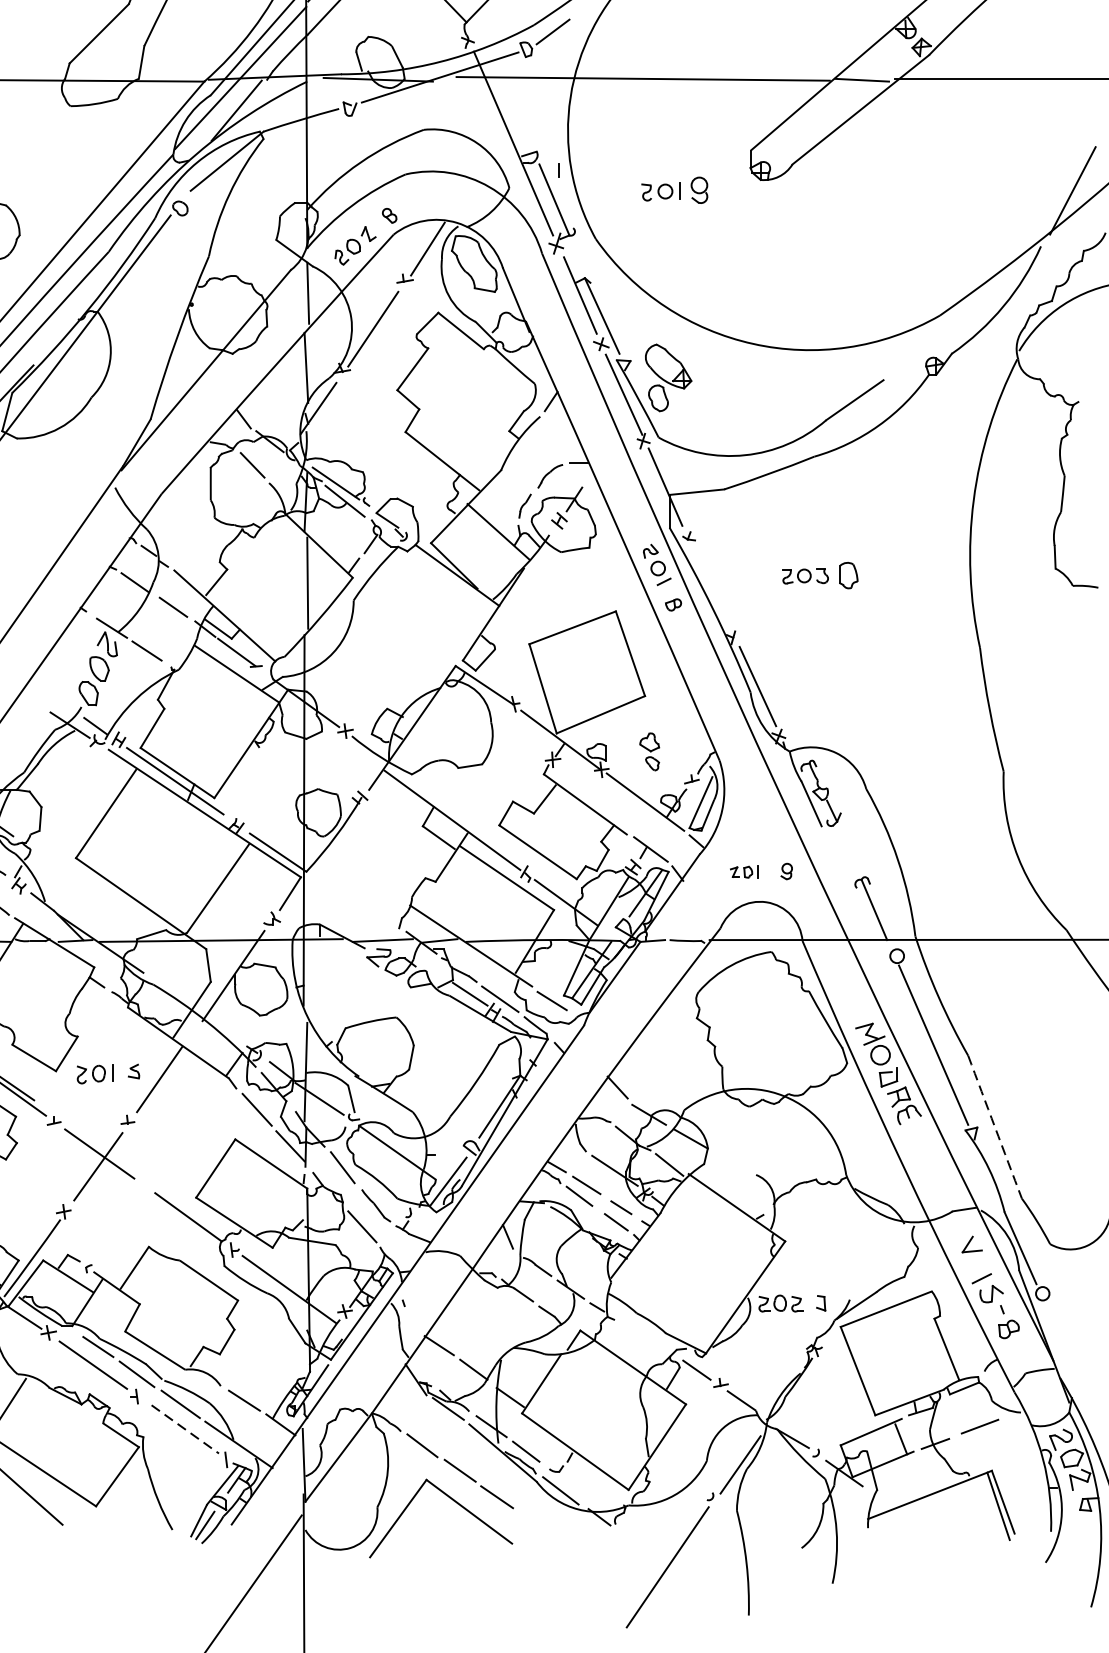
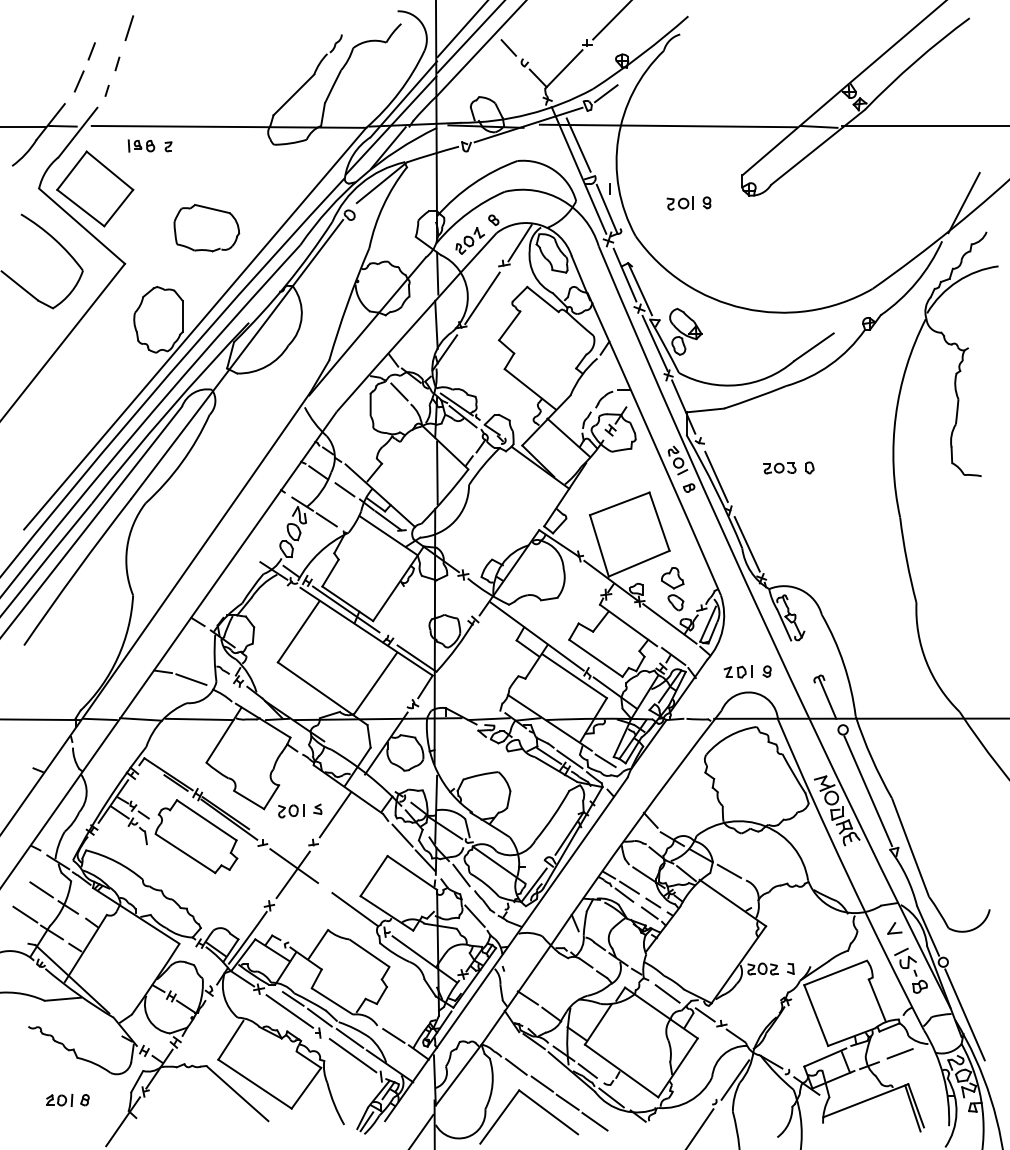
line: (512, 105) -> (578, 144), added
part: (698, 190) -> (706, 202), size x0.62
part: (848, 574) -> (809, 467), size x0.62
line: (713, 588) -> (716, 476), added
part: (649, 752) -> (672, 589), size x1.67
part: (743, 871) -> (737, 671), size x1.43
arc: (995, 1127) -> (910, 847), dashed -> solid
line: (732, 1160) -> (729, 870), added
line: (642, 1339) -> (667, 993), added
line: (1073, 1369) -> (964, 1014), added
line: (185, 1429) -> (353, 1055), dashed -> solid
line: (535, 1525) -> (594, 1121), added

